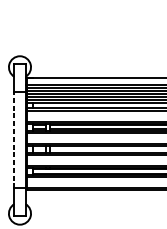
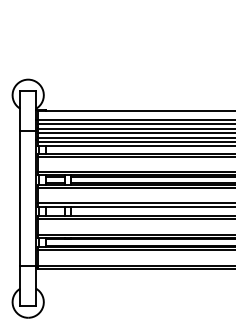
line: (14, 140) -> (20, 198), dashed -> solid

